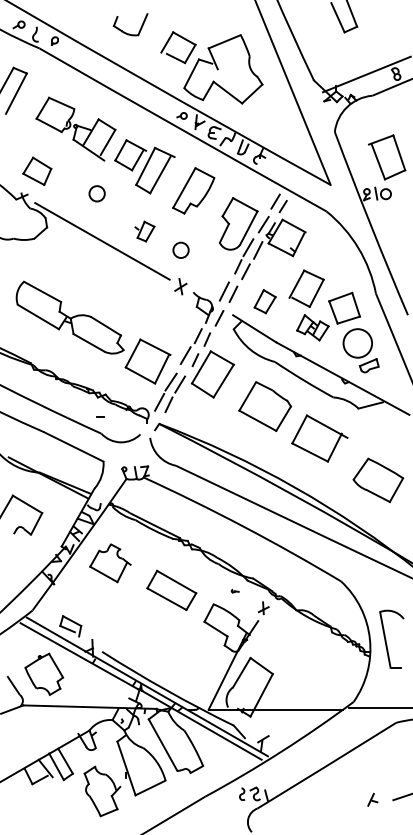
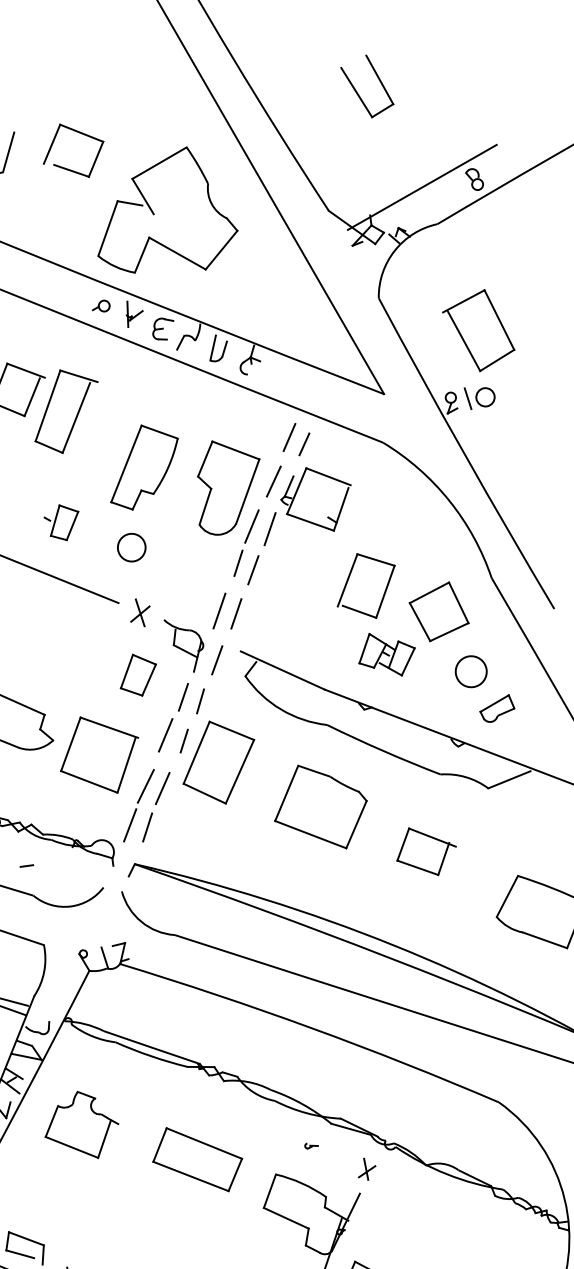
part: (183, 39) -> (80, 135), moved
part: (193, 190) -> (143, 466), moved
part: (264, 301) -> (137, 675), moved
circle: (357, 343) -> (470, 671), size x0.6
part: (319, 438) -> (425, 851), size x0.6

